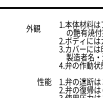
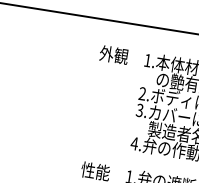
text: (33, 28) -> (114, 54), moved

